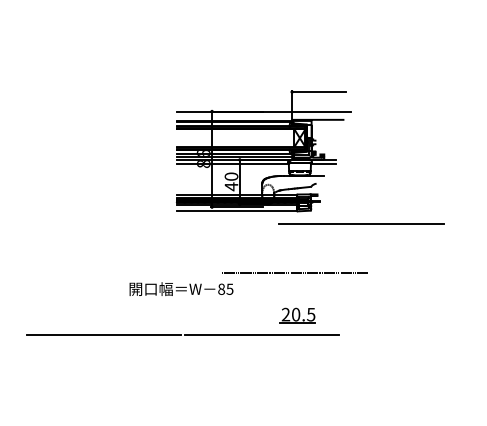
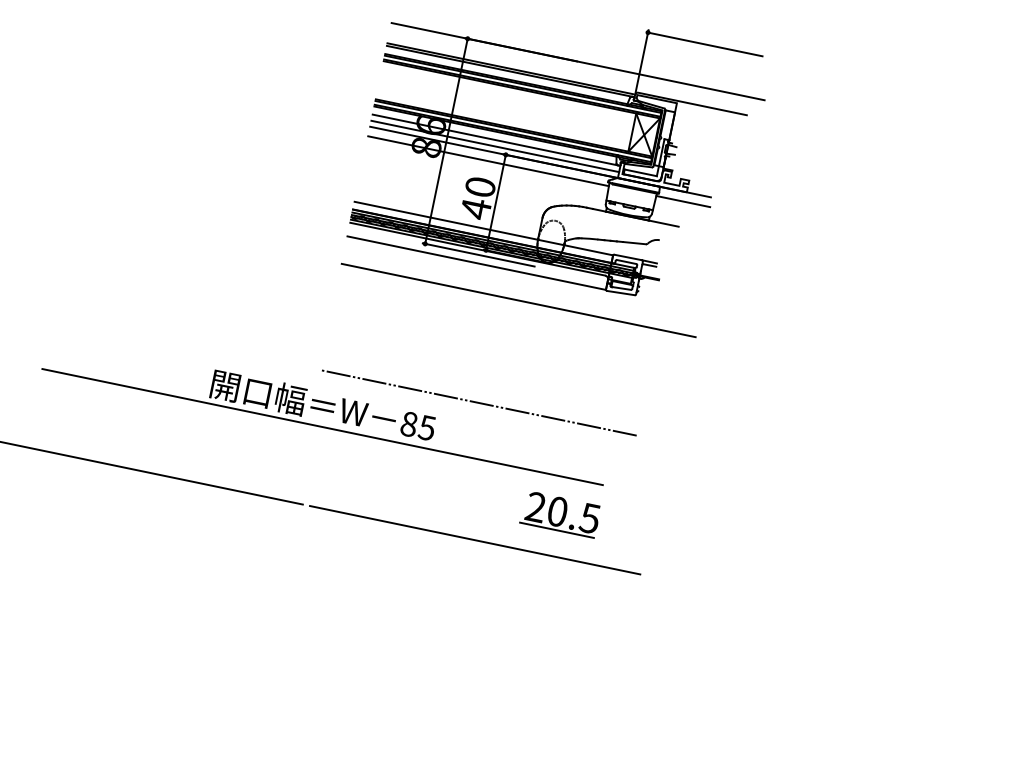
line: (361, 223) -> (519, 299), moved
line: (294, 272) -> (478, 401), moved
line: (182, 298) -> (321, 426), added

